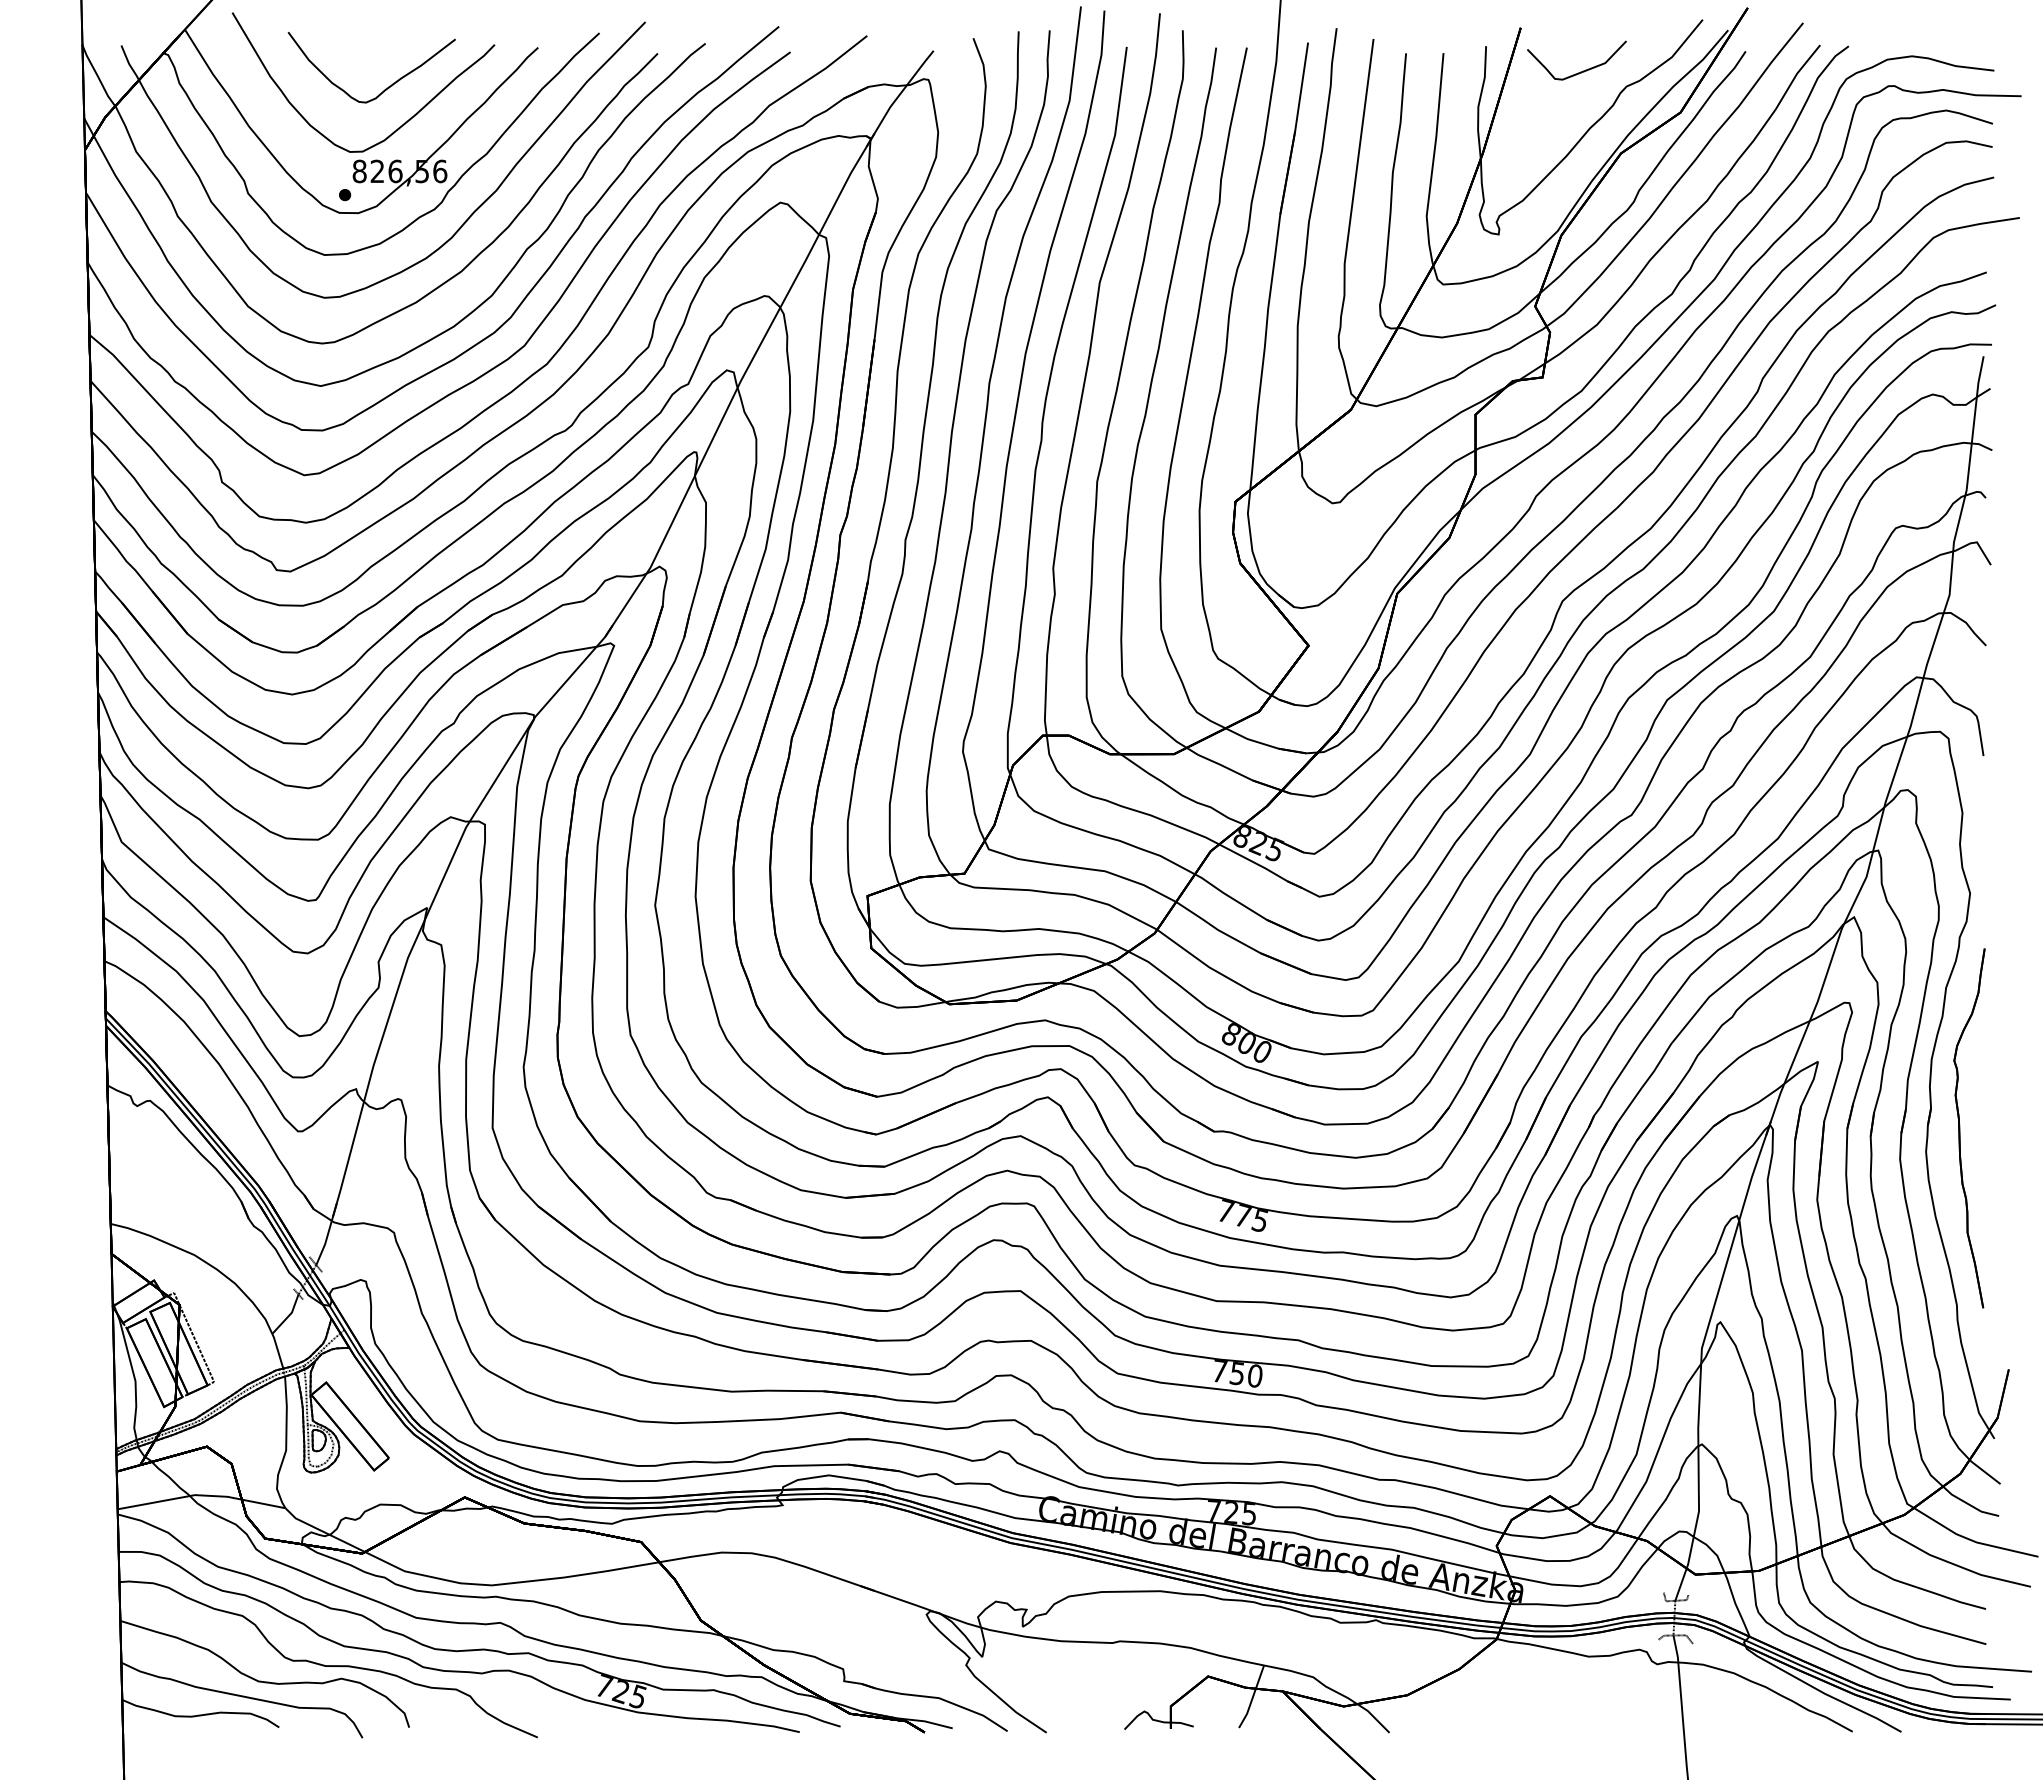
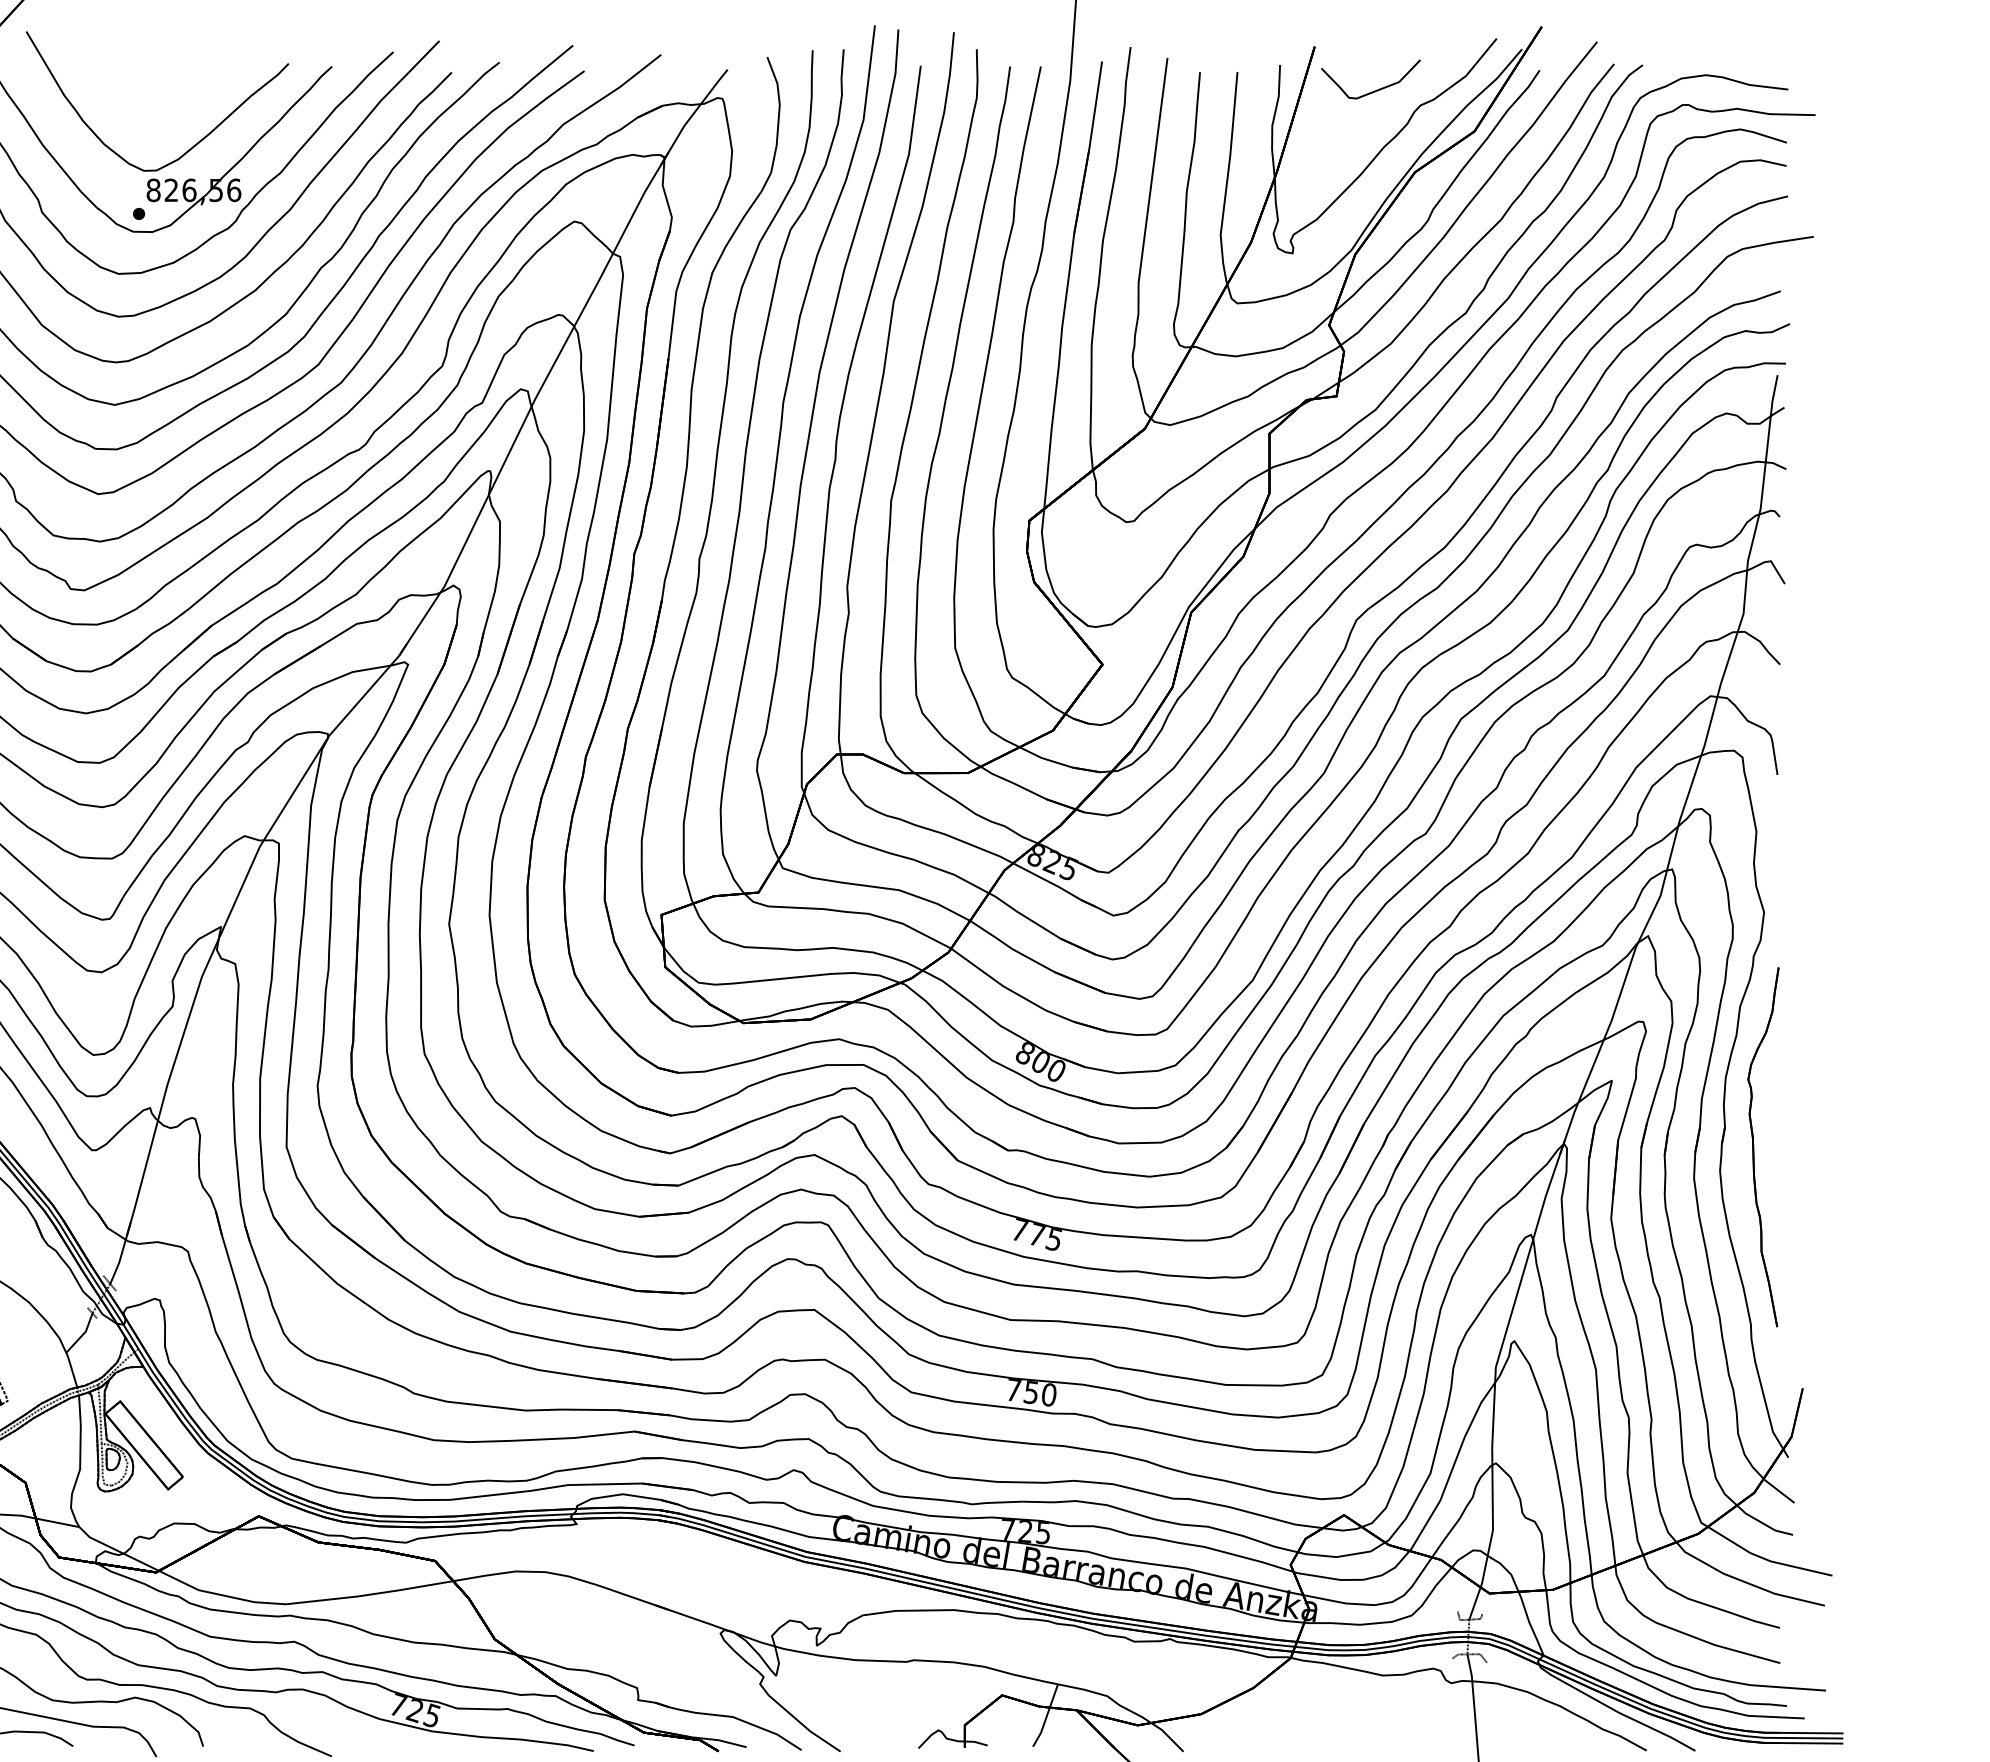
part: (385, 88) -> (179, 107), removed

